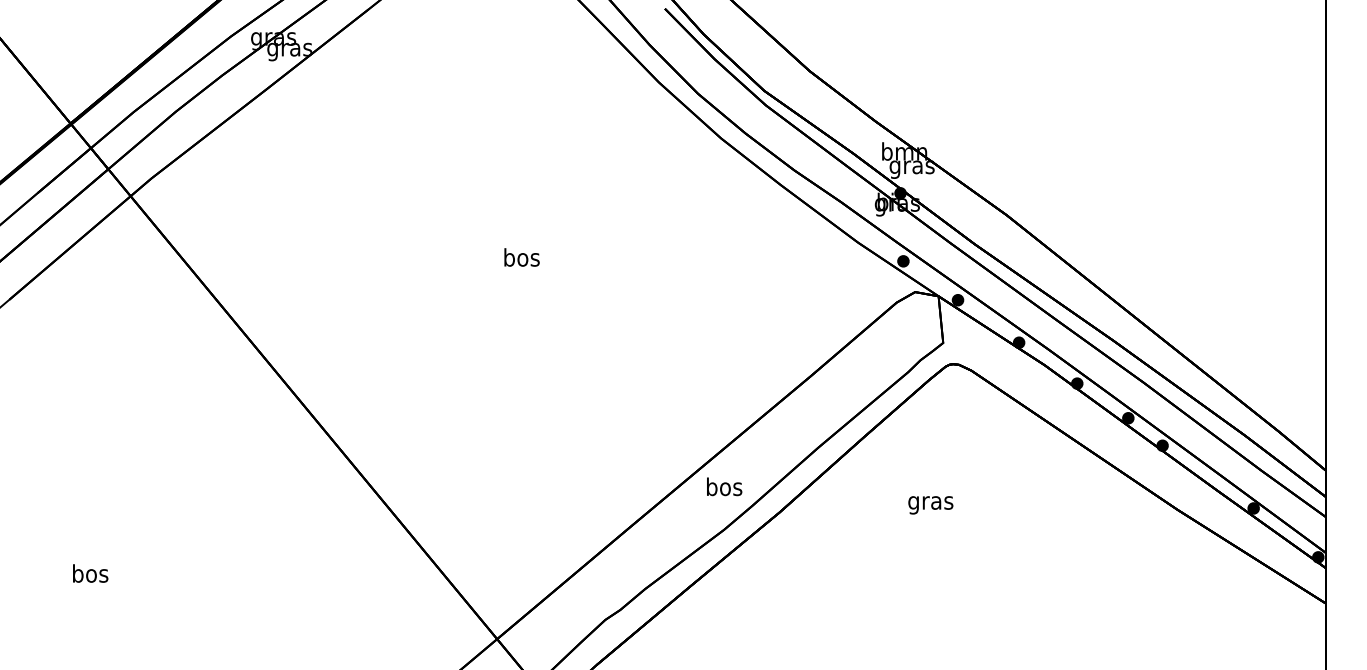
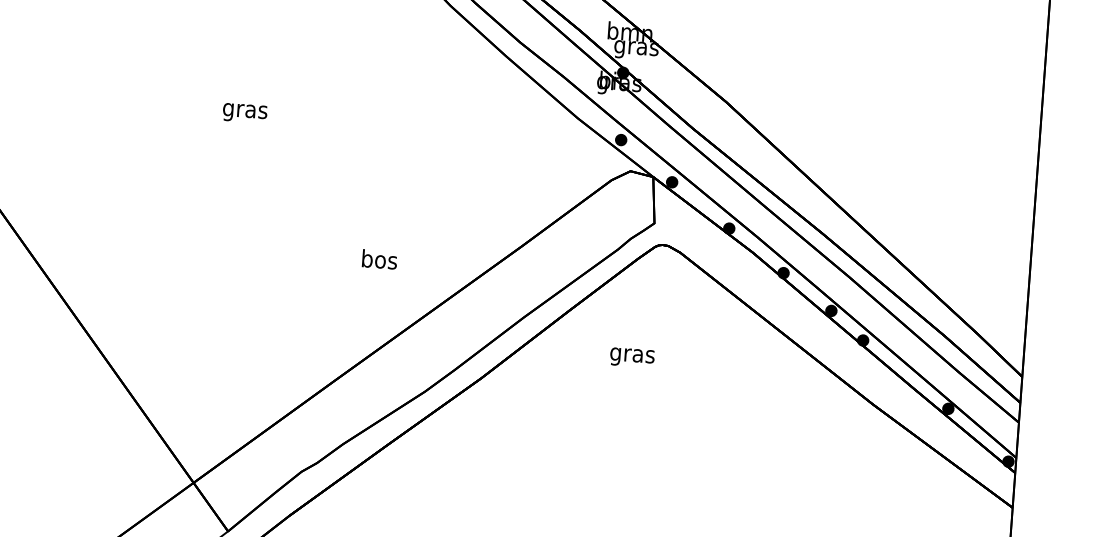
text: (521, 259) -> (245, 110), bos -> gras
text: (724, 486) -> (379, 259), moved
text: (930, 505) -> (631, 357), moved

